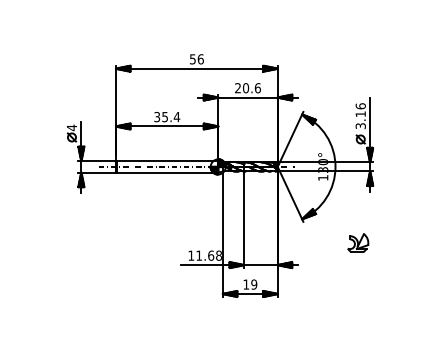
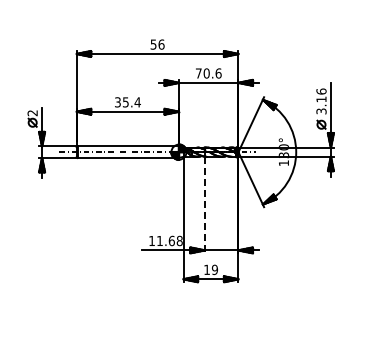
text: (237, 88) -> (198, 73), 20.6 -> 70.6
text: (71, 127) -> (32, 112), 4 -> 2
line: (244, 220) -> (205, 205), solid -> dashed
part: (358, 242) -> (319, 227), removed

